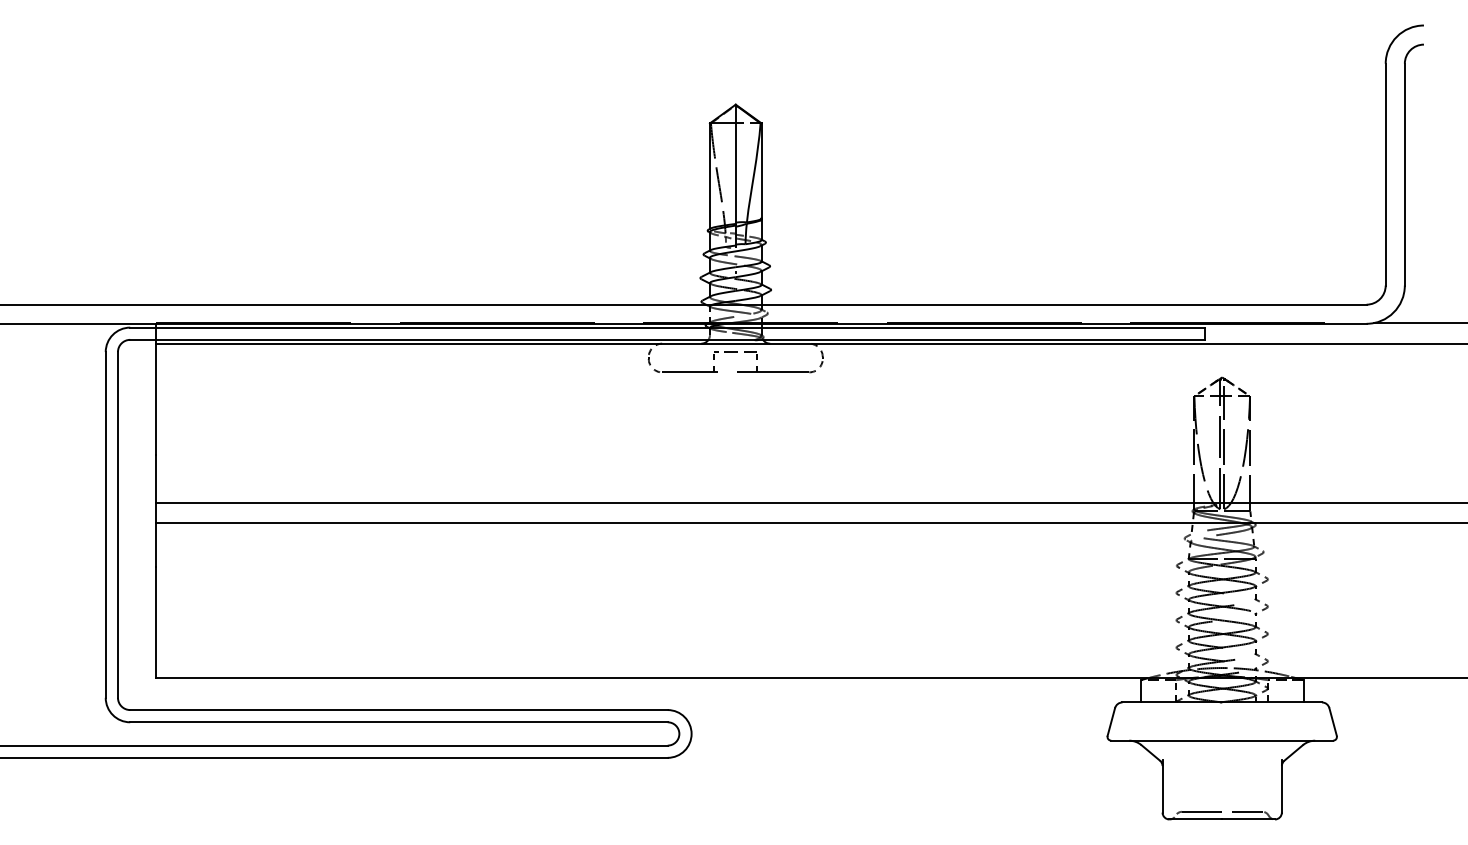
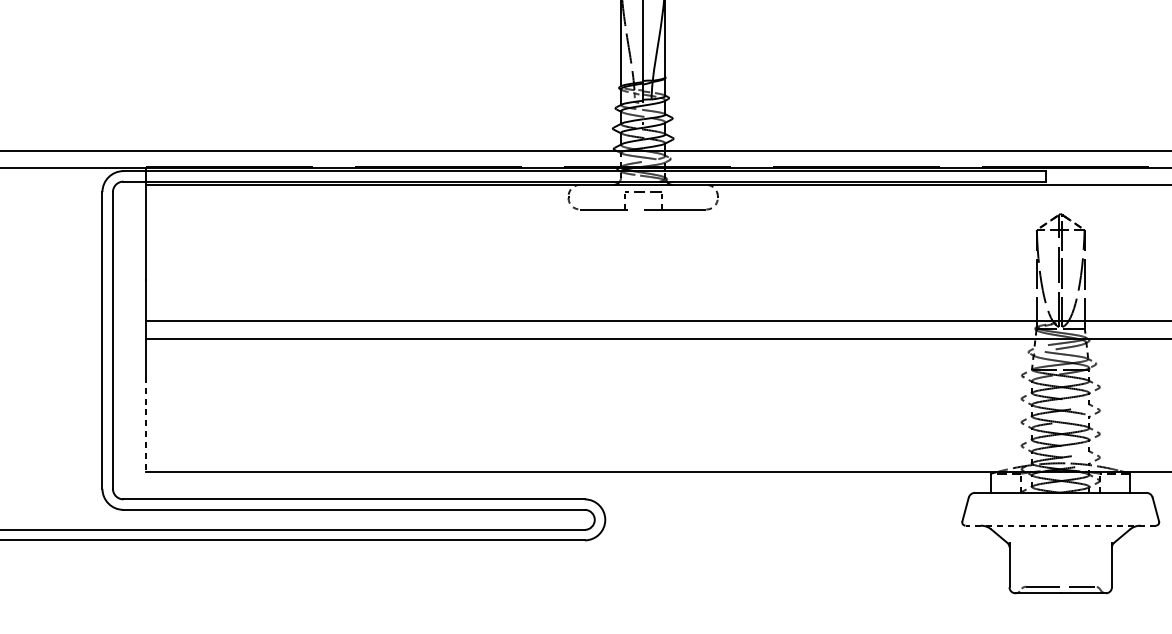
line: (156, 622) -> (146, 424), solid -> dashed
line: (1222, 740) -> (1060, 525), solid -> dashed

